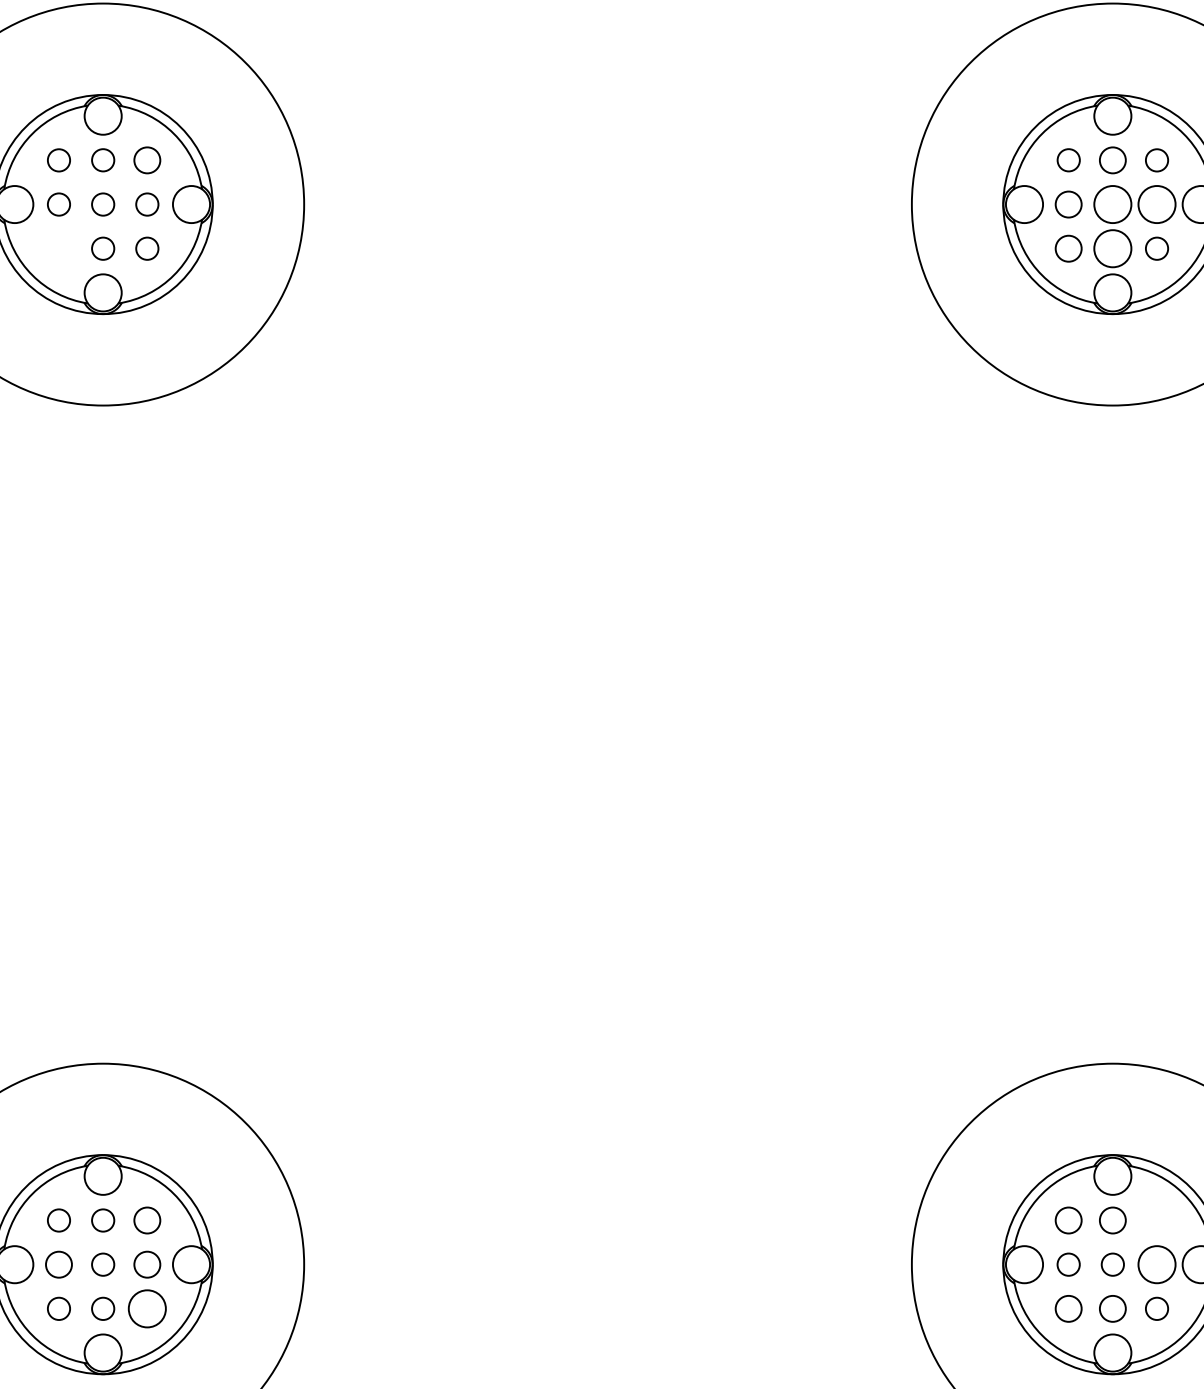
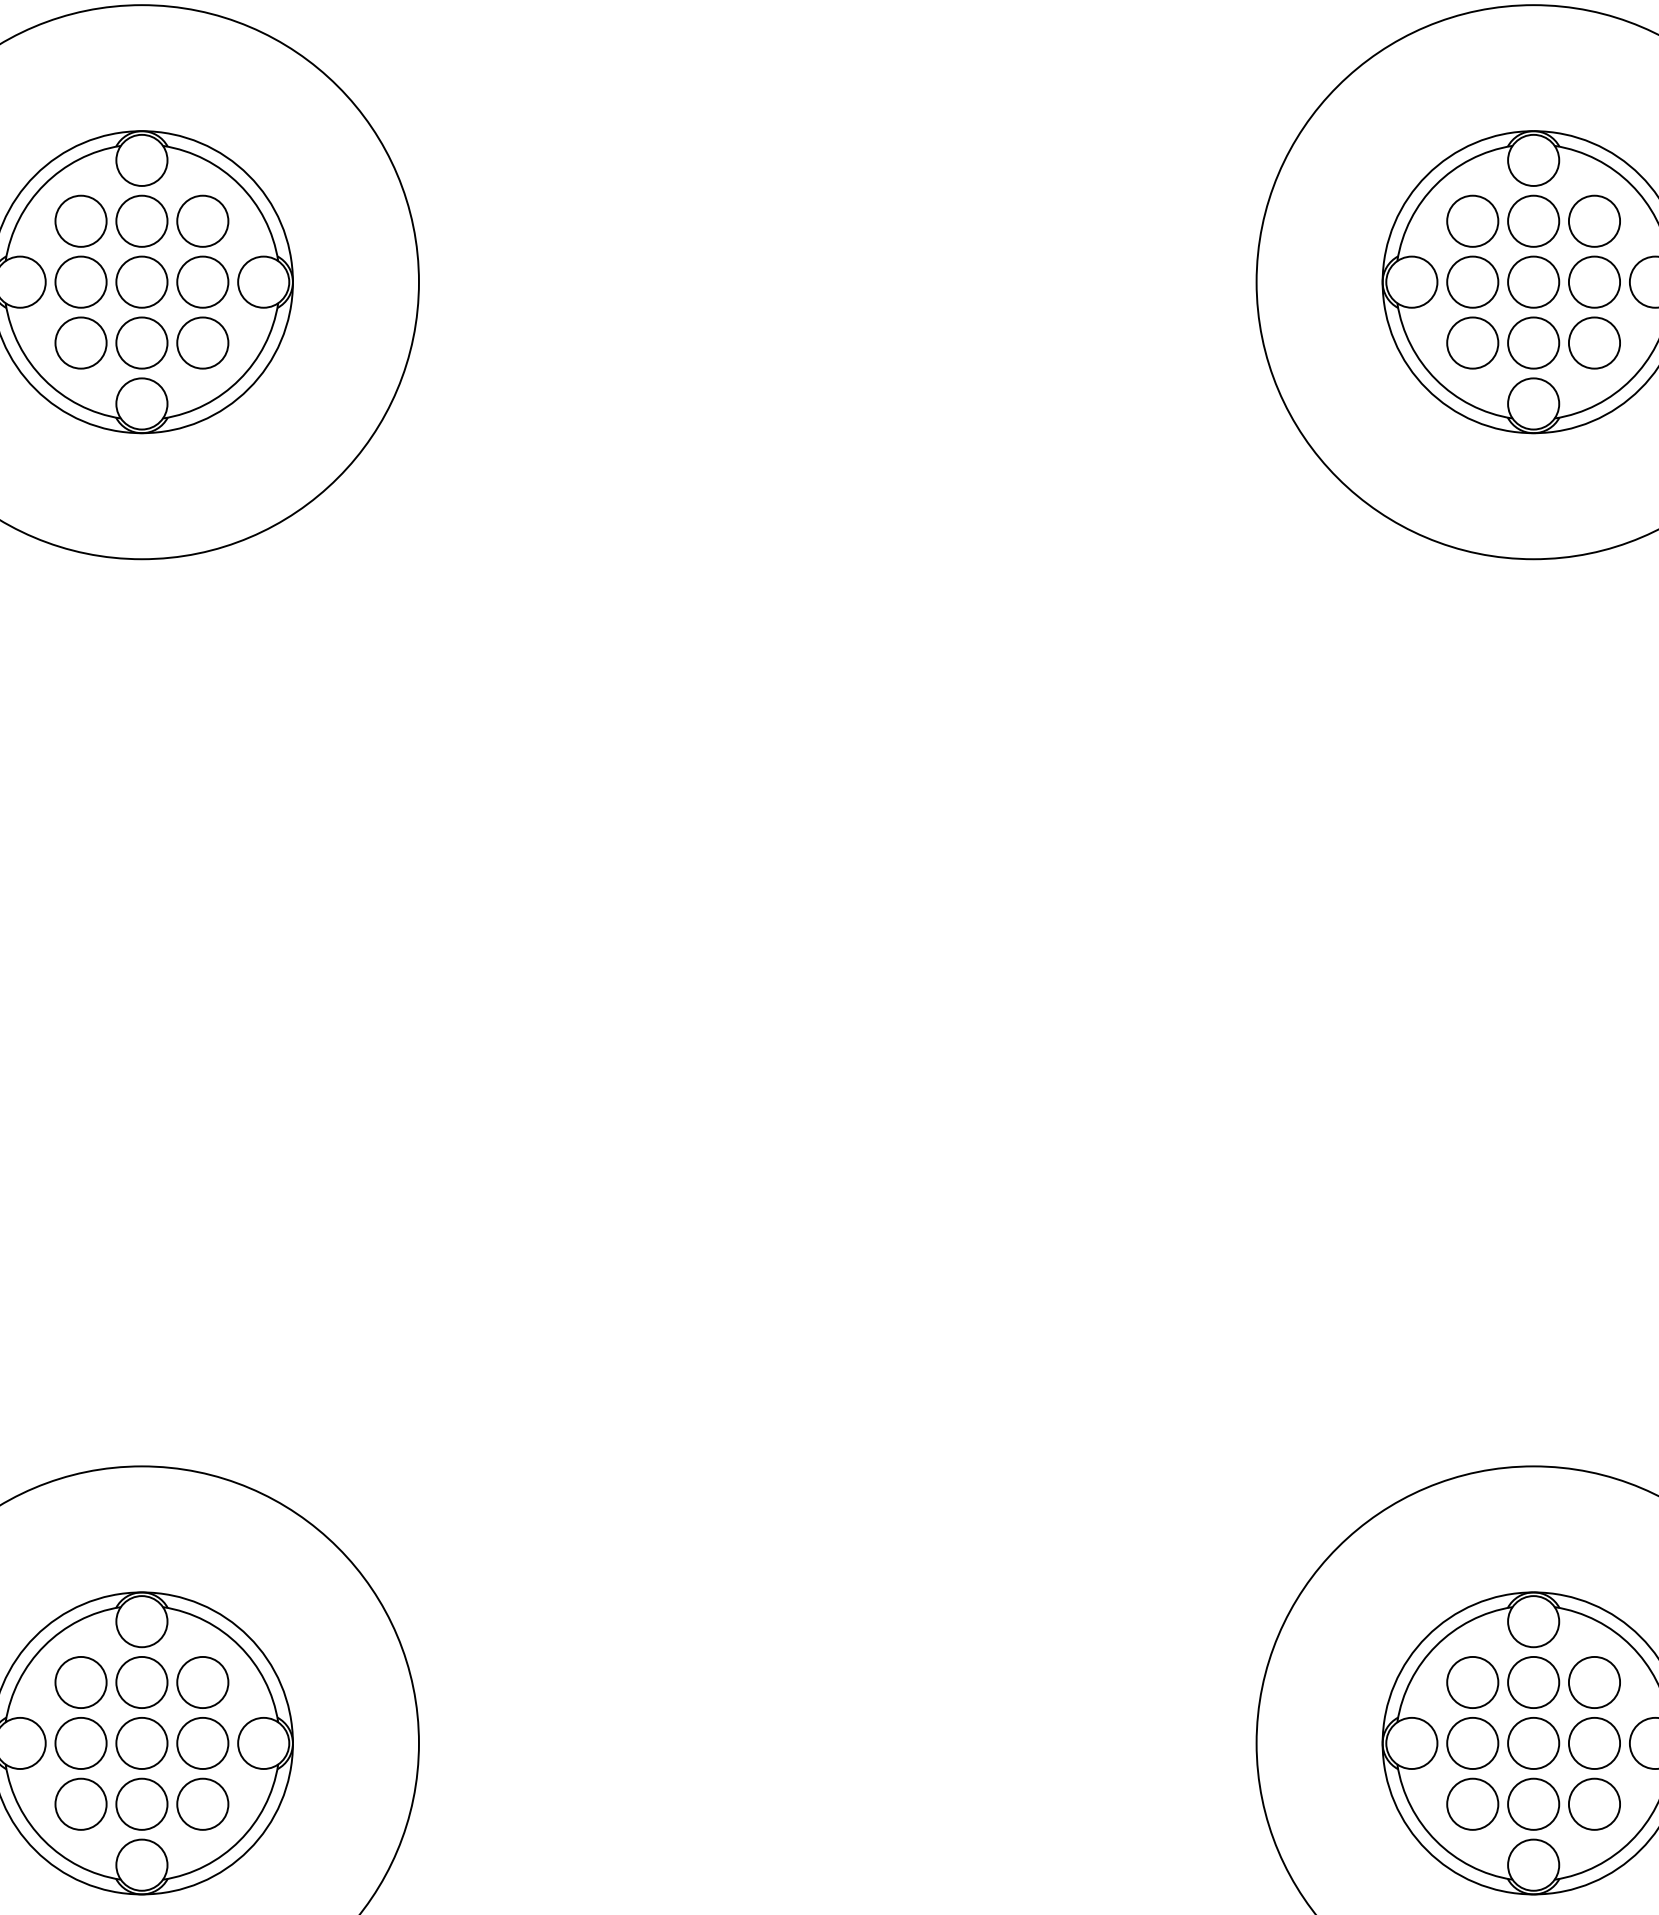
circle: (58, 159) -> (80, 220), size x1.67
circle: (102, 159) -> (141, 220), size x1.67
circle: (147, 159) -> (202, 220), size x1.43
circle: (1068, 159) -> (1472, 220), size x1.67
circle: (1112, 159) -> (1533, 220), size x1.43
circle: (1157, 159) -> (1594, 220), size x1.67
circle: (58, 204) -> (80, 281), size x1.67
circle: (102, 204) -> (141, 281), size x1.67
circle: (147, 204) -> (202, 281), size x1.67
circle: (1068, 204) -> (1472, 281), size x1.43
circle: (58, 248) -> (80, 342), added
circle: (102, 248) -> (141, 342), size x1.67
circle: (147, 248) -> (202, 342), size x1.67
circle: (1068, 248) -> (1472, 342), size x1.43
circle: (1157, 248) -> (1594, 342), size x1.67
circle: (58, 1220) -> (80, 1682), size x1.67
circle: (102, 1220) -> (141, 1682), size x1.67
circle: (147, 1220) -> (202, 1682), size x1.43
circle: (1068, 1220) -> (1472, 1682), size x1.43
circle: (1112, 1220) -> (1533, 1682), size x1.43
circle: (1157, 1220) -> (1594, 1682), added
circle: (58, 1264) -> (80, 1743), size x1.43
circle: (102, 1264) -> (141, 1743), size x1.67
circle: (147, 1264) -> (202, 1743), size x1.43
circle: (1068, 1264) -> (1472, 1743), size x1.67
circle: (1112, 1264) -> (1533, 1743), size x1.67
circle: (58, 1308) -> (80, 1803), size x1.67
circle: (102, 1308) -> (141, 1803), size x1.67
circle: (1068, 1308) -> (1472, 1803), size x1.43
circle: (1112, 1308) -> (1533, 1803), size x1.43
circle: (1157, 1308) -> (1594, 1803), size x1.67

